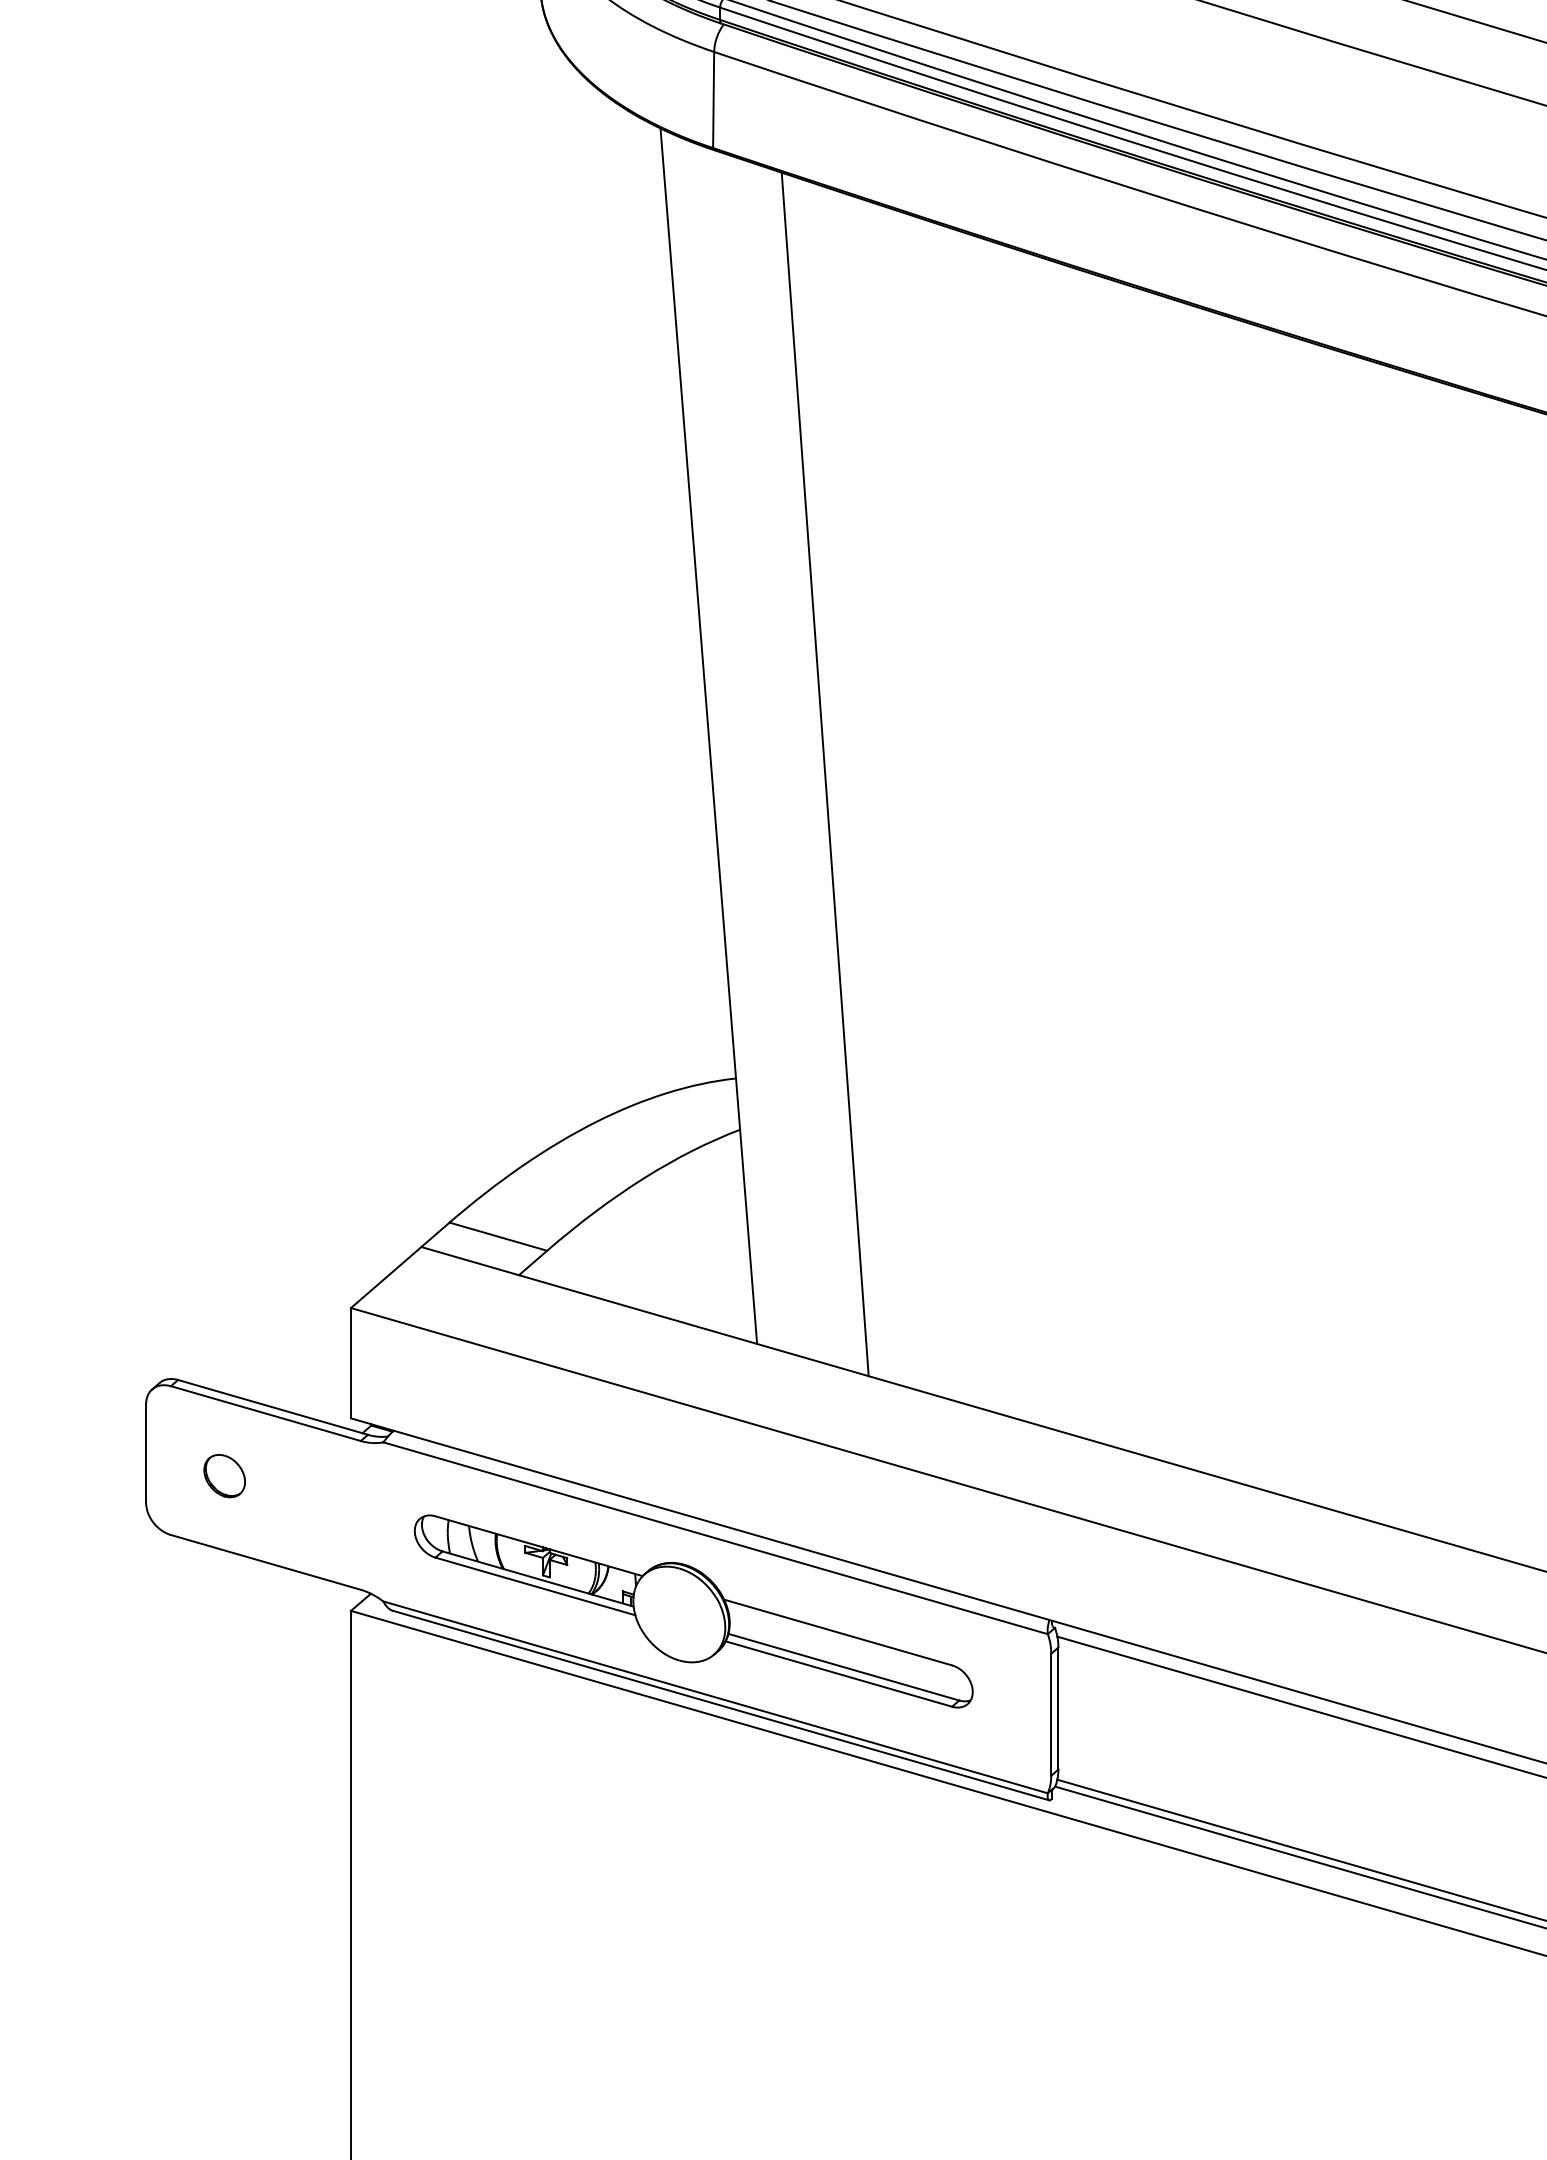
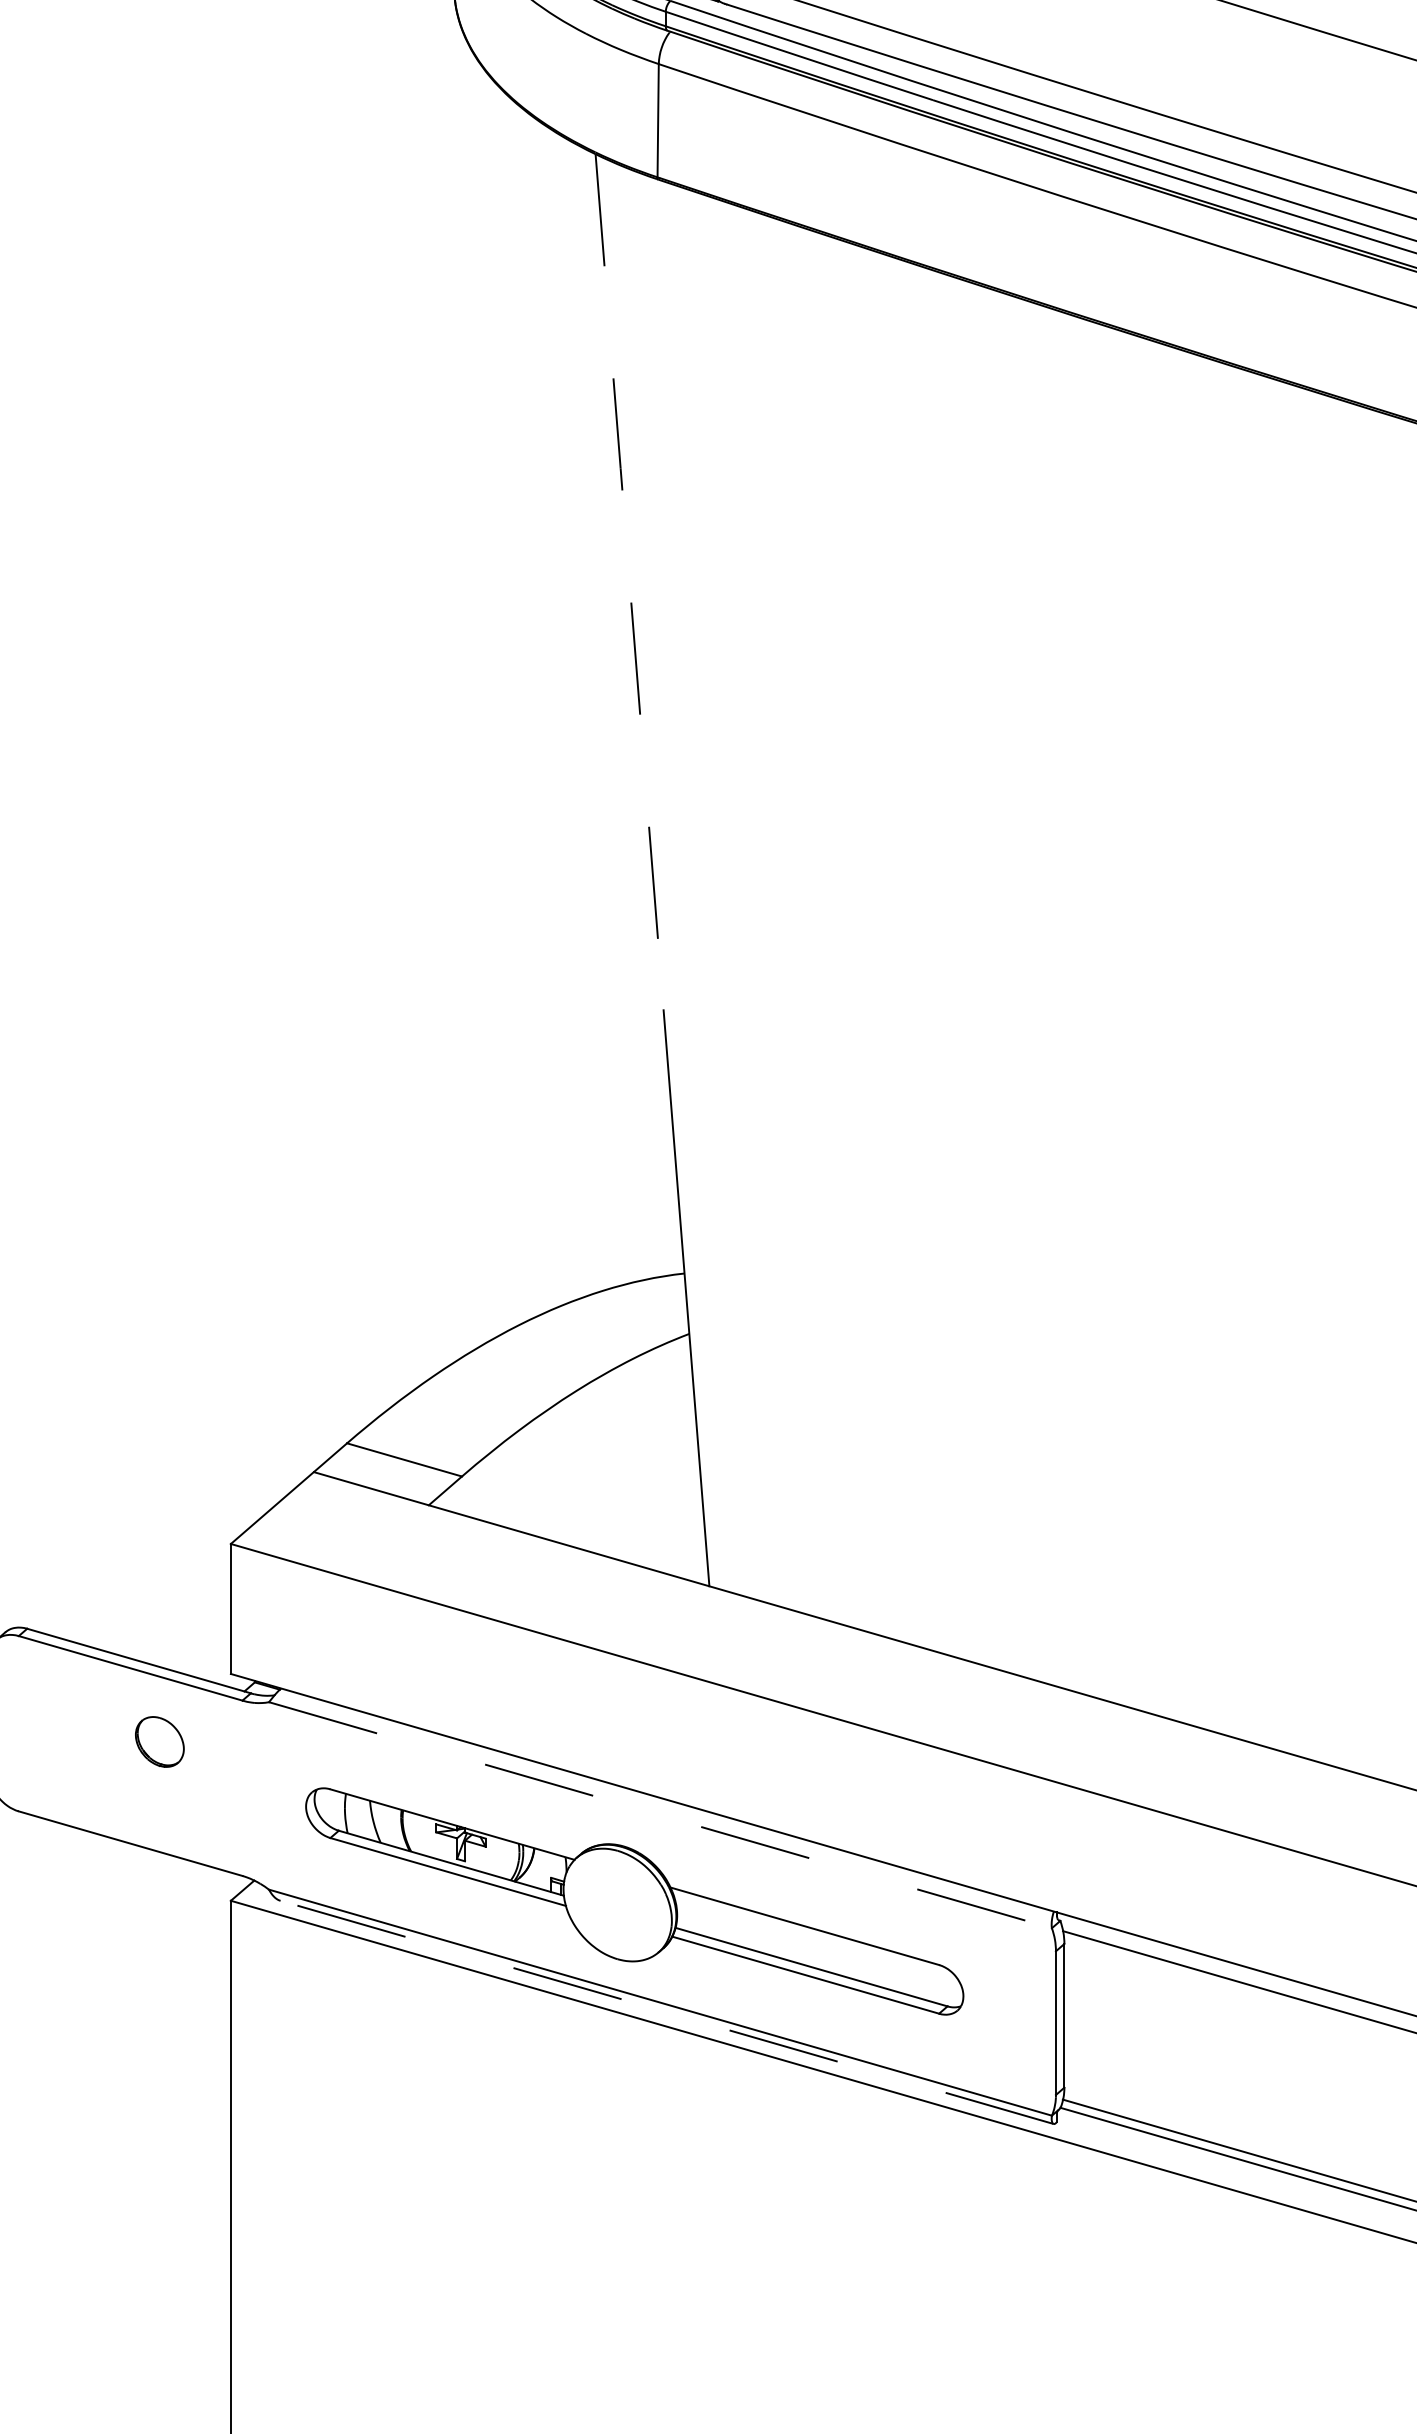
line: (689, 491) -> (629, 581), solid -> dashed
line: (824, 774) -> (788, 915), removed
part: (224, 1476) -> (159, 1742), moved
line: (715, 1538) -> (660, 1815), solid -> dashed
line: (720, 1705) -> (666, 2012), solid -> dashed

